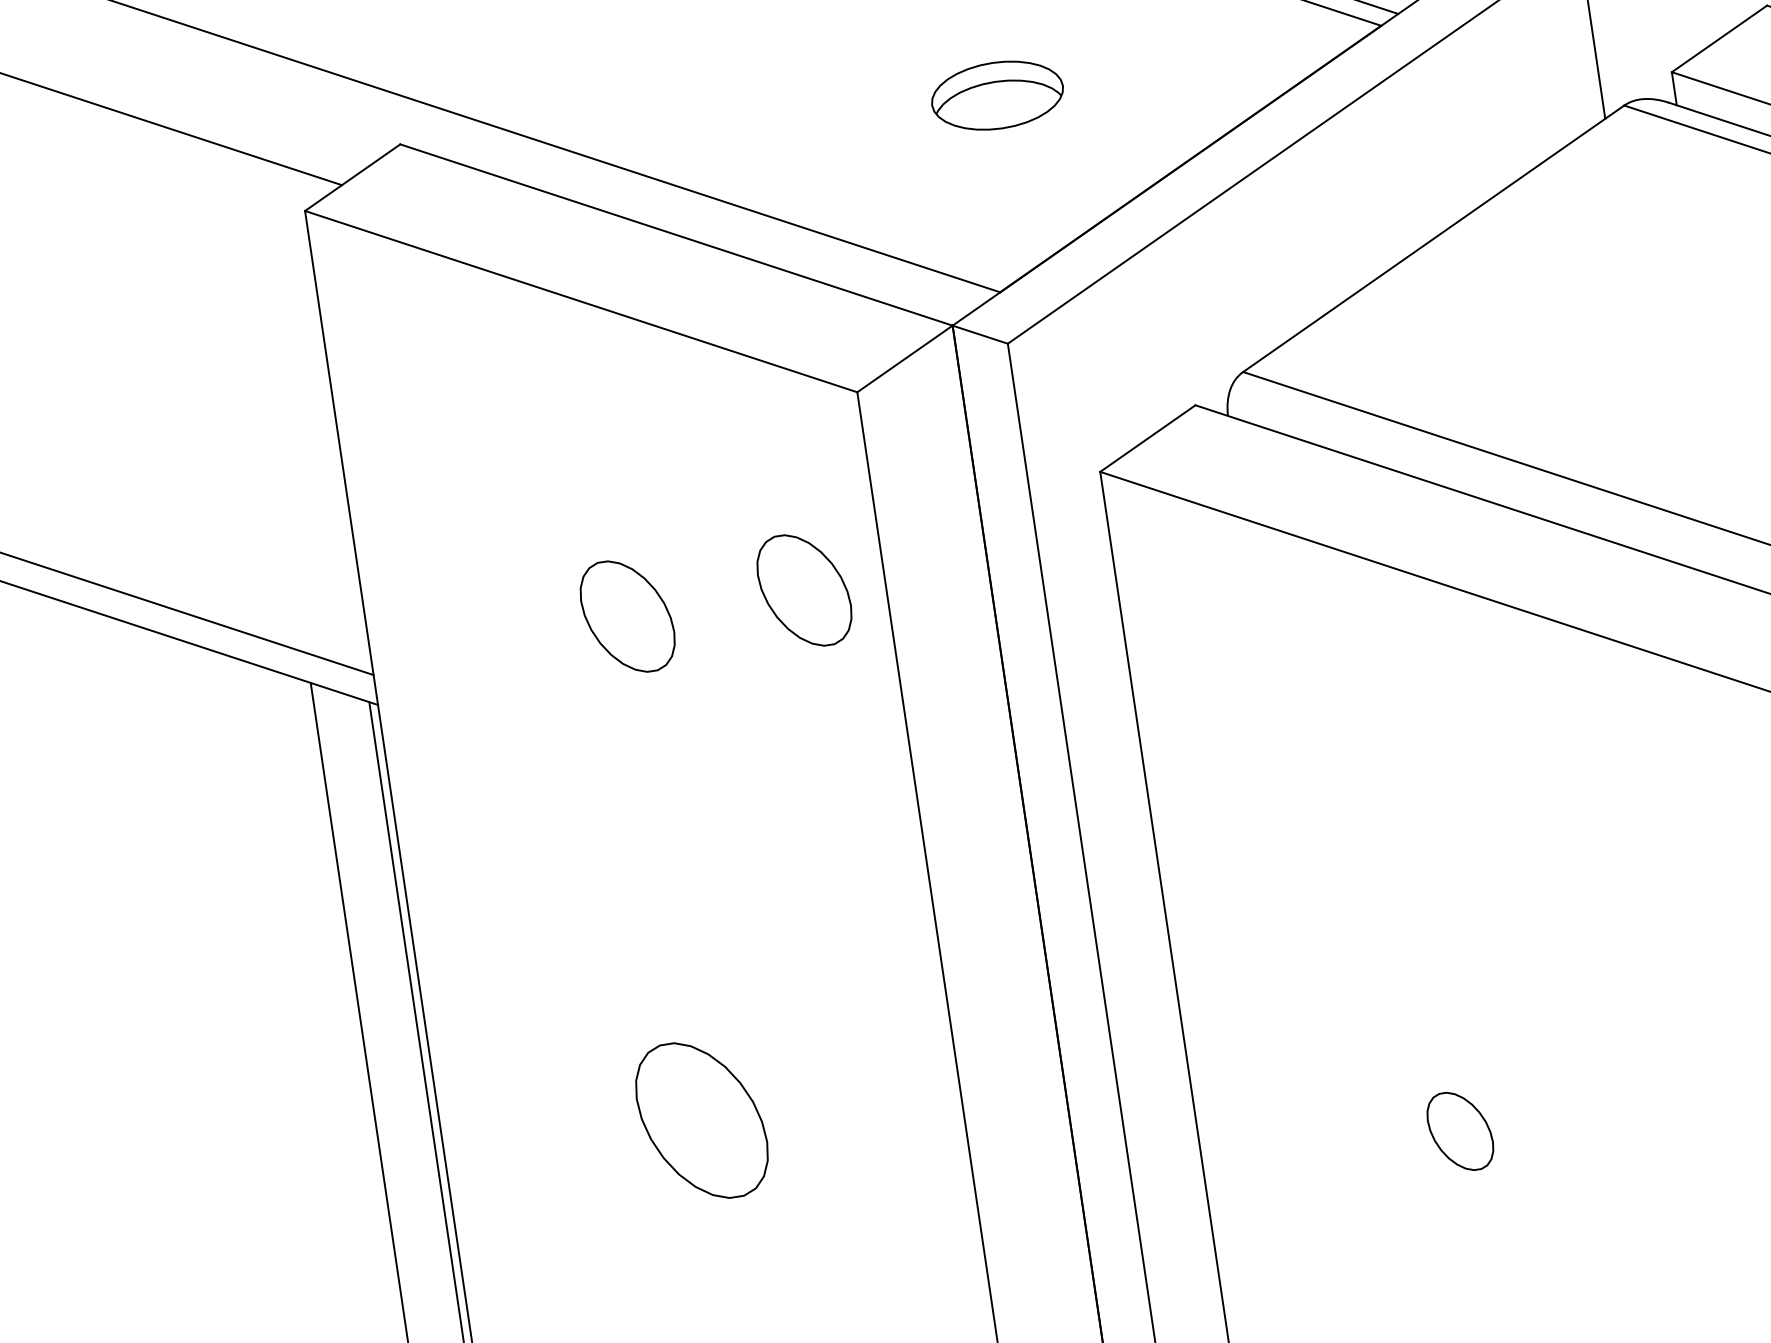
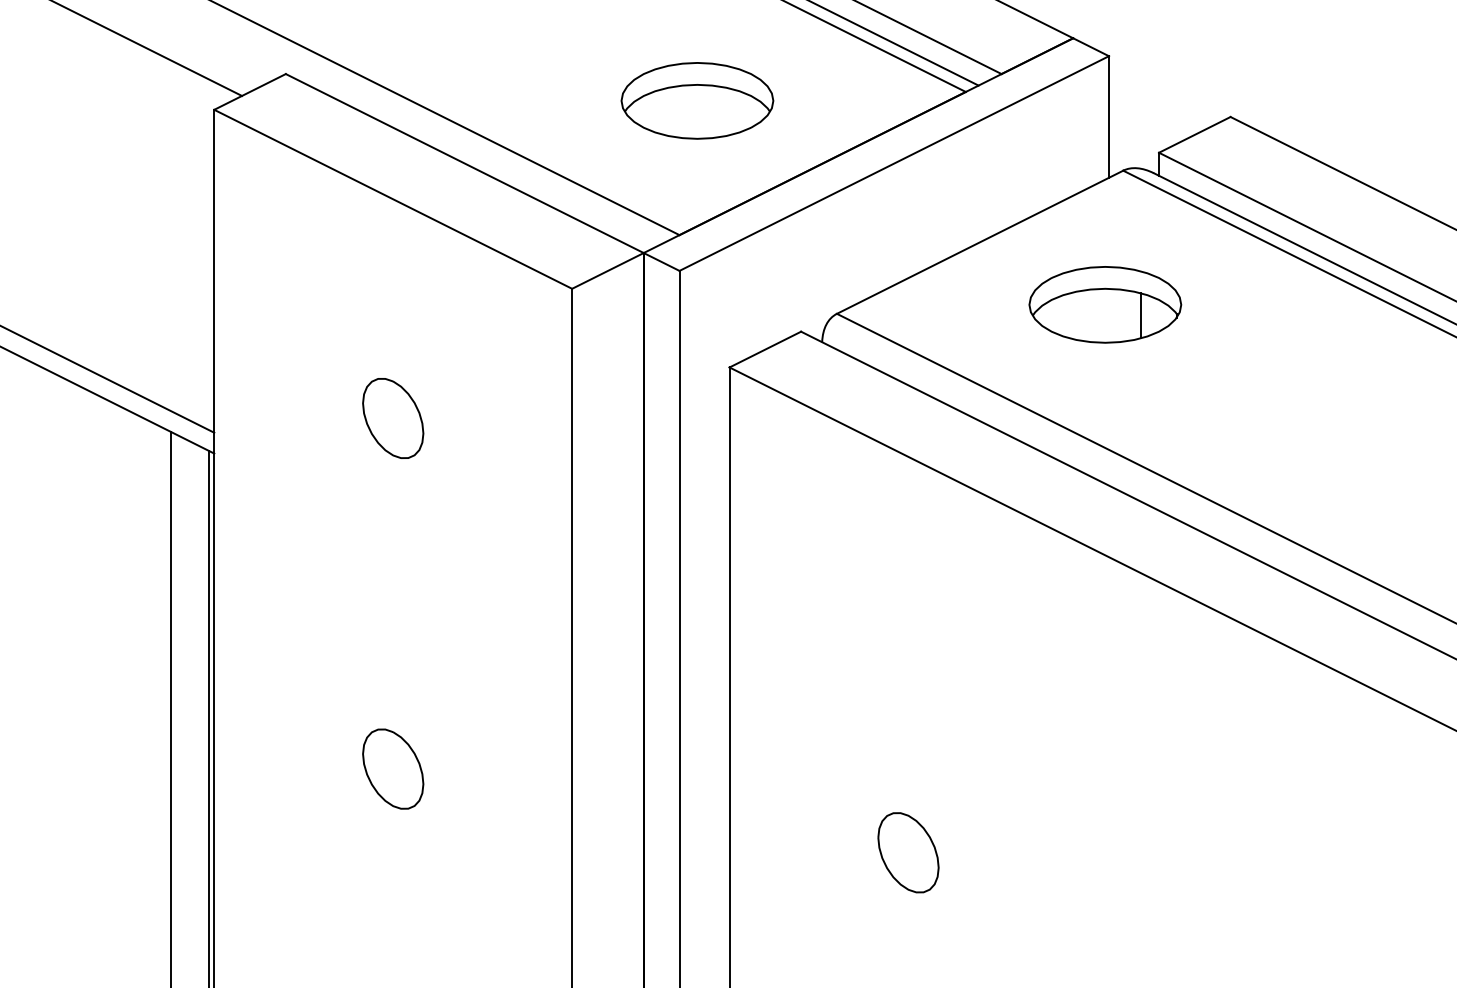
part: (997, 95) -> (697, 100), size x1.67
part: (1627, 301) -> (1105, 304), added
part: (804, 590) -> (516, 418), removed
part: (702, 1119) -> (393, 768), size x0.71
part: (1460, 1130) -> (908, 852), size x1.43

